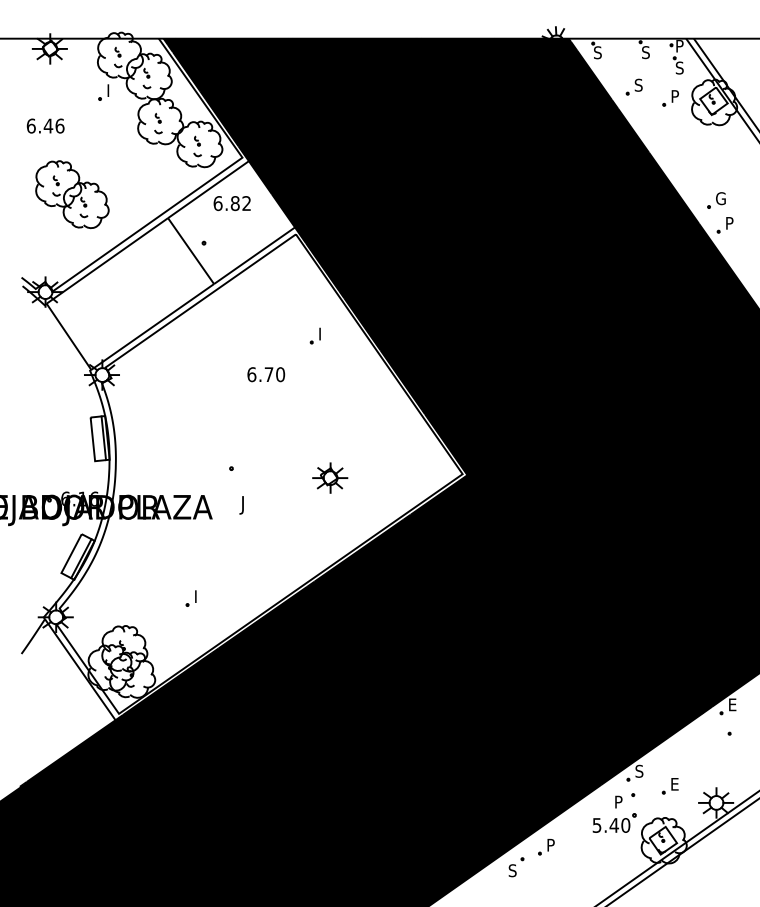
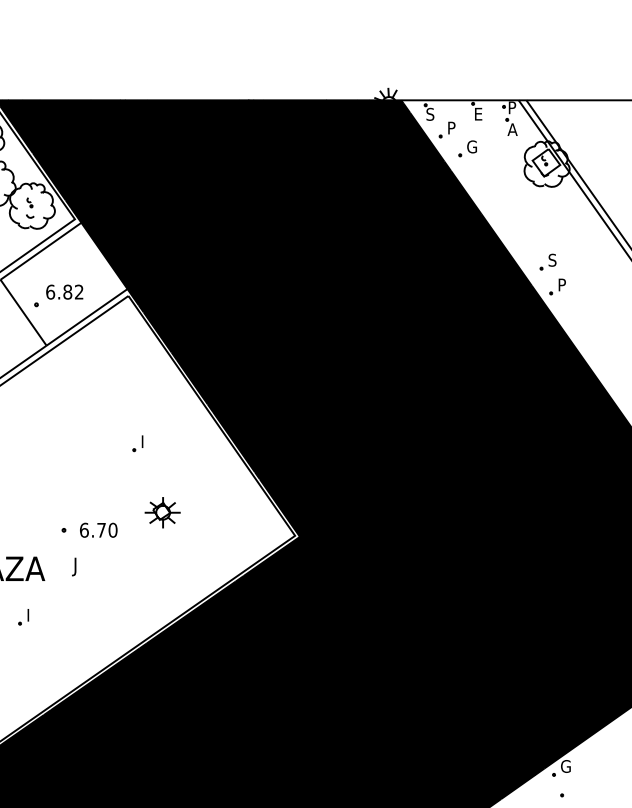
text: (645, 52) -> (478, 114), S -> E
text: (680, 67) -> (513, 129), S -> A
text: (639, 84) -> (472, 146), S -> G
part: (670, 98) -> (447, 130), moved
text: (720, 198) -> (553, 260), G -> S
text: (231, 203) -> (64, 292), moved
part: (314, 335) -> (137, 443), moved
text: (266, 374) -> (99, 530), moved
part: (330, 477) -> (163, 512), moved
part: (190, 598) -> (23, 617), moved
text: (733, 704) -> (566, 766), E -> G

